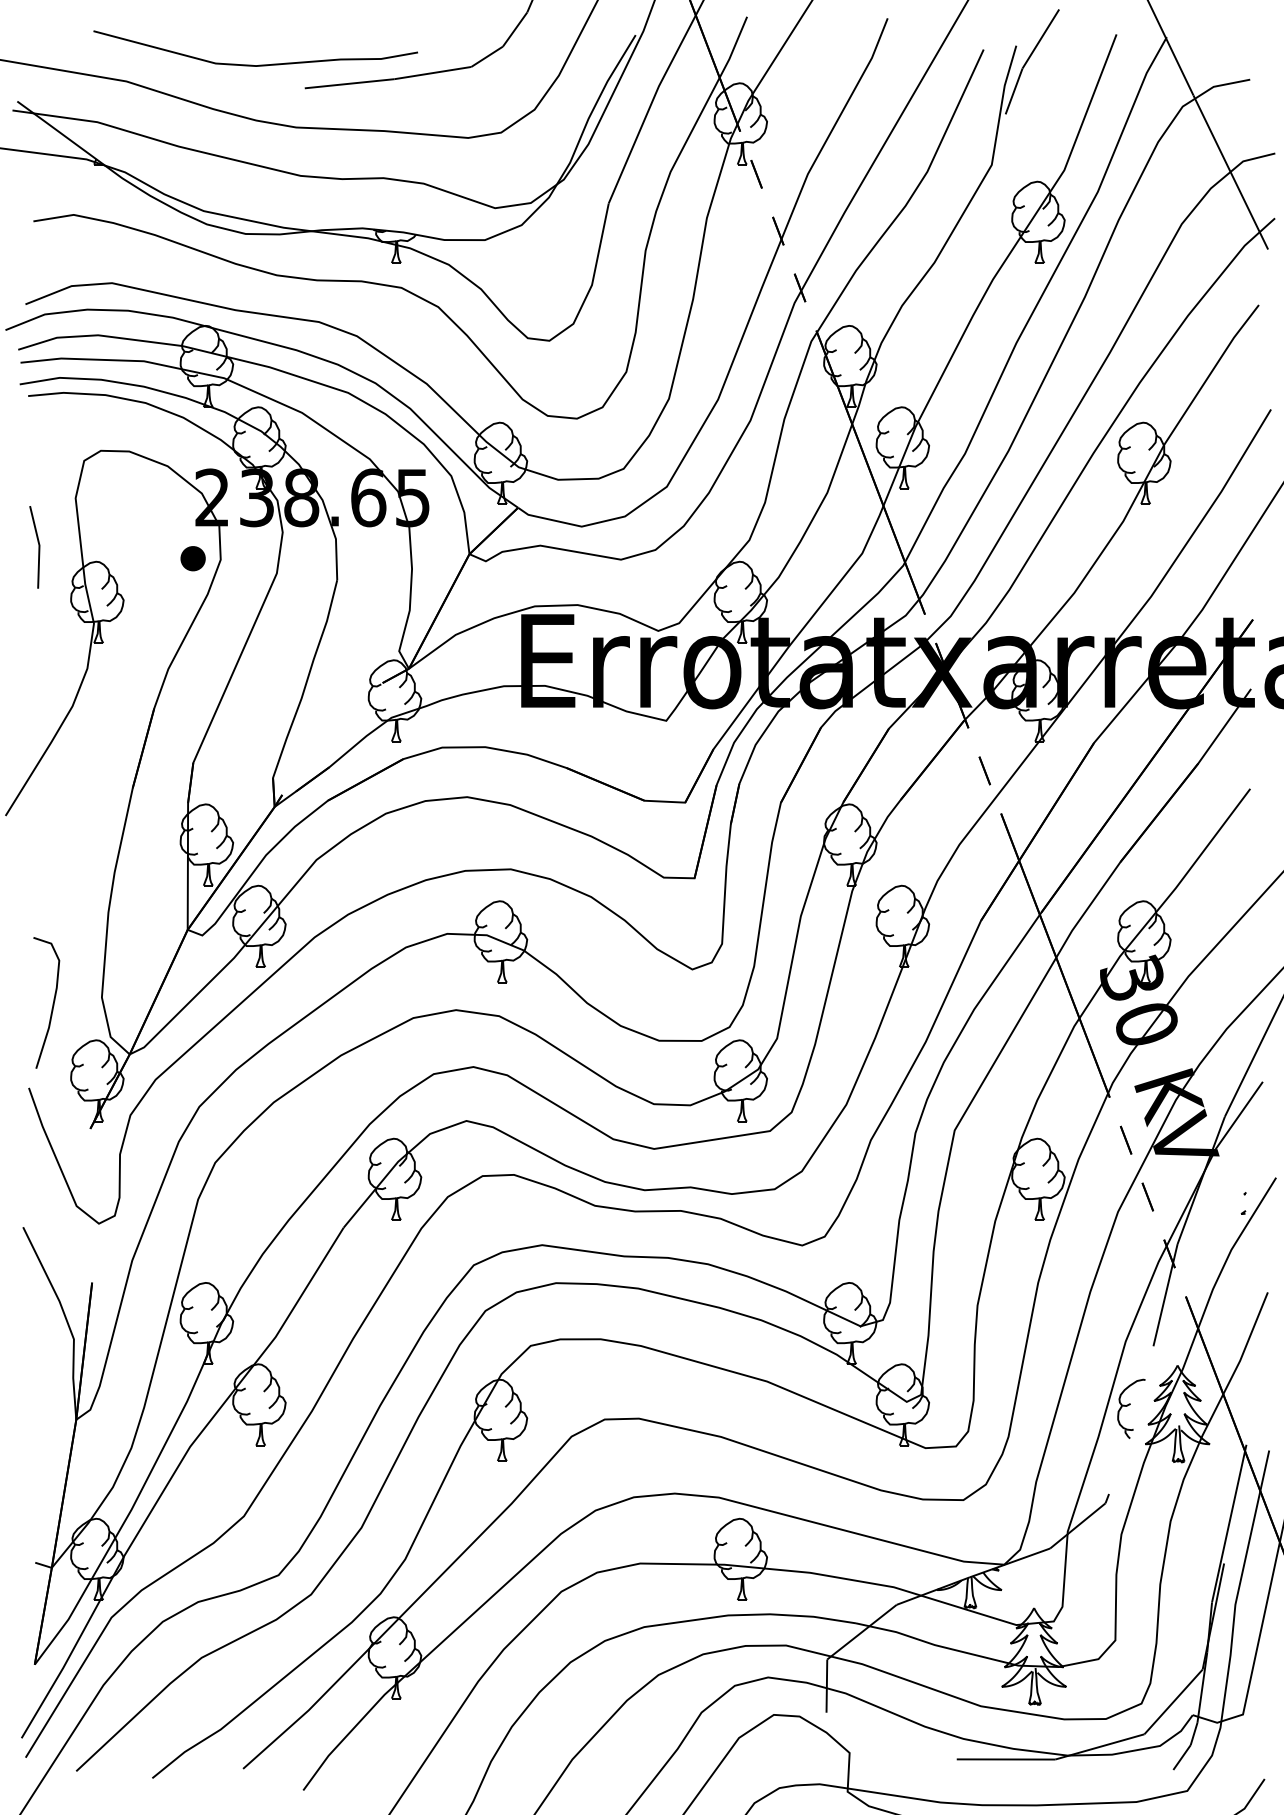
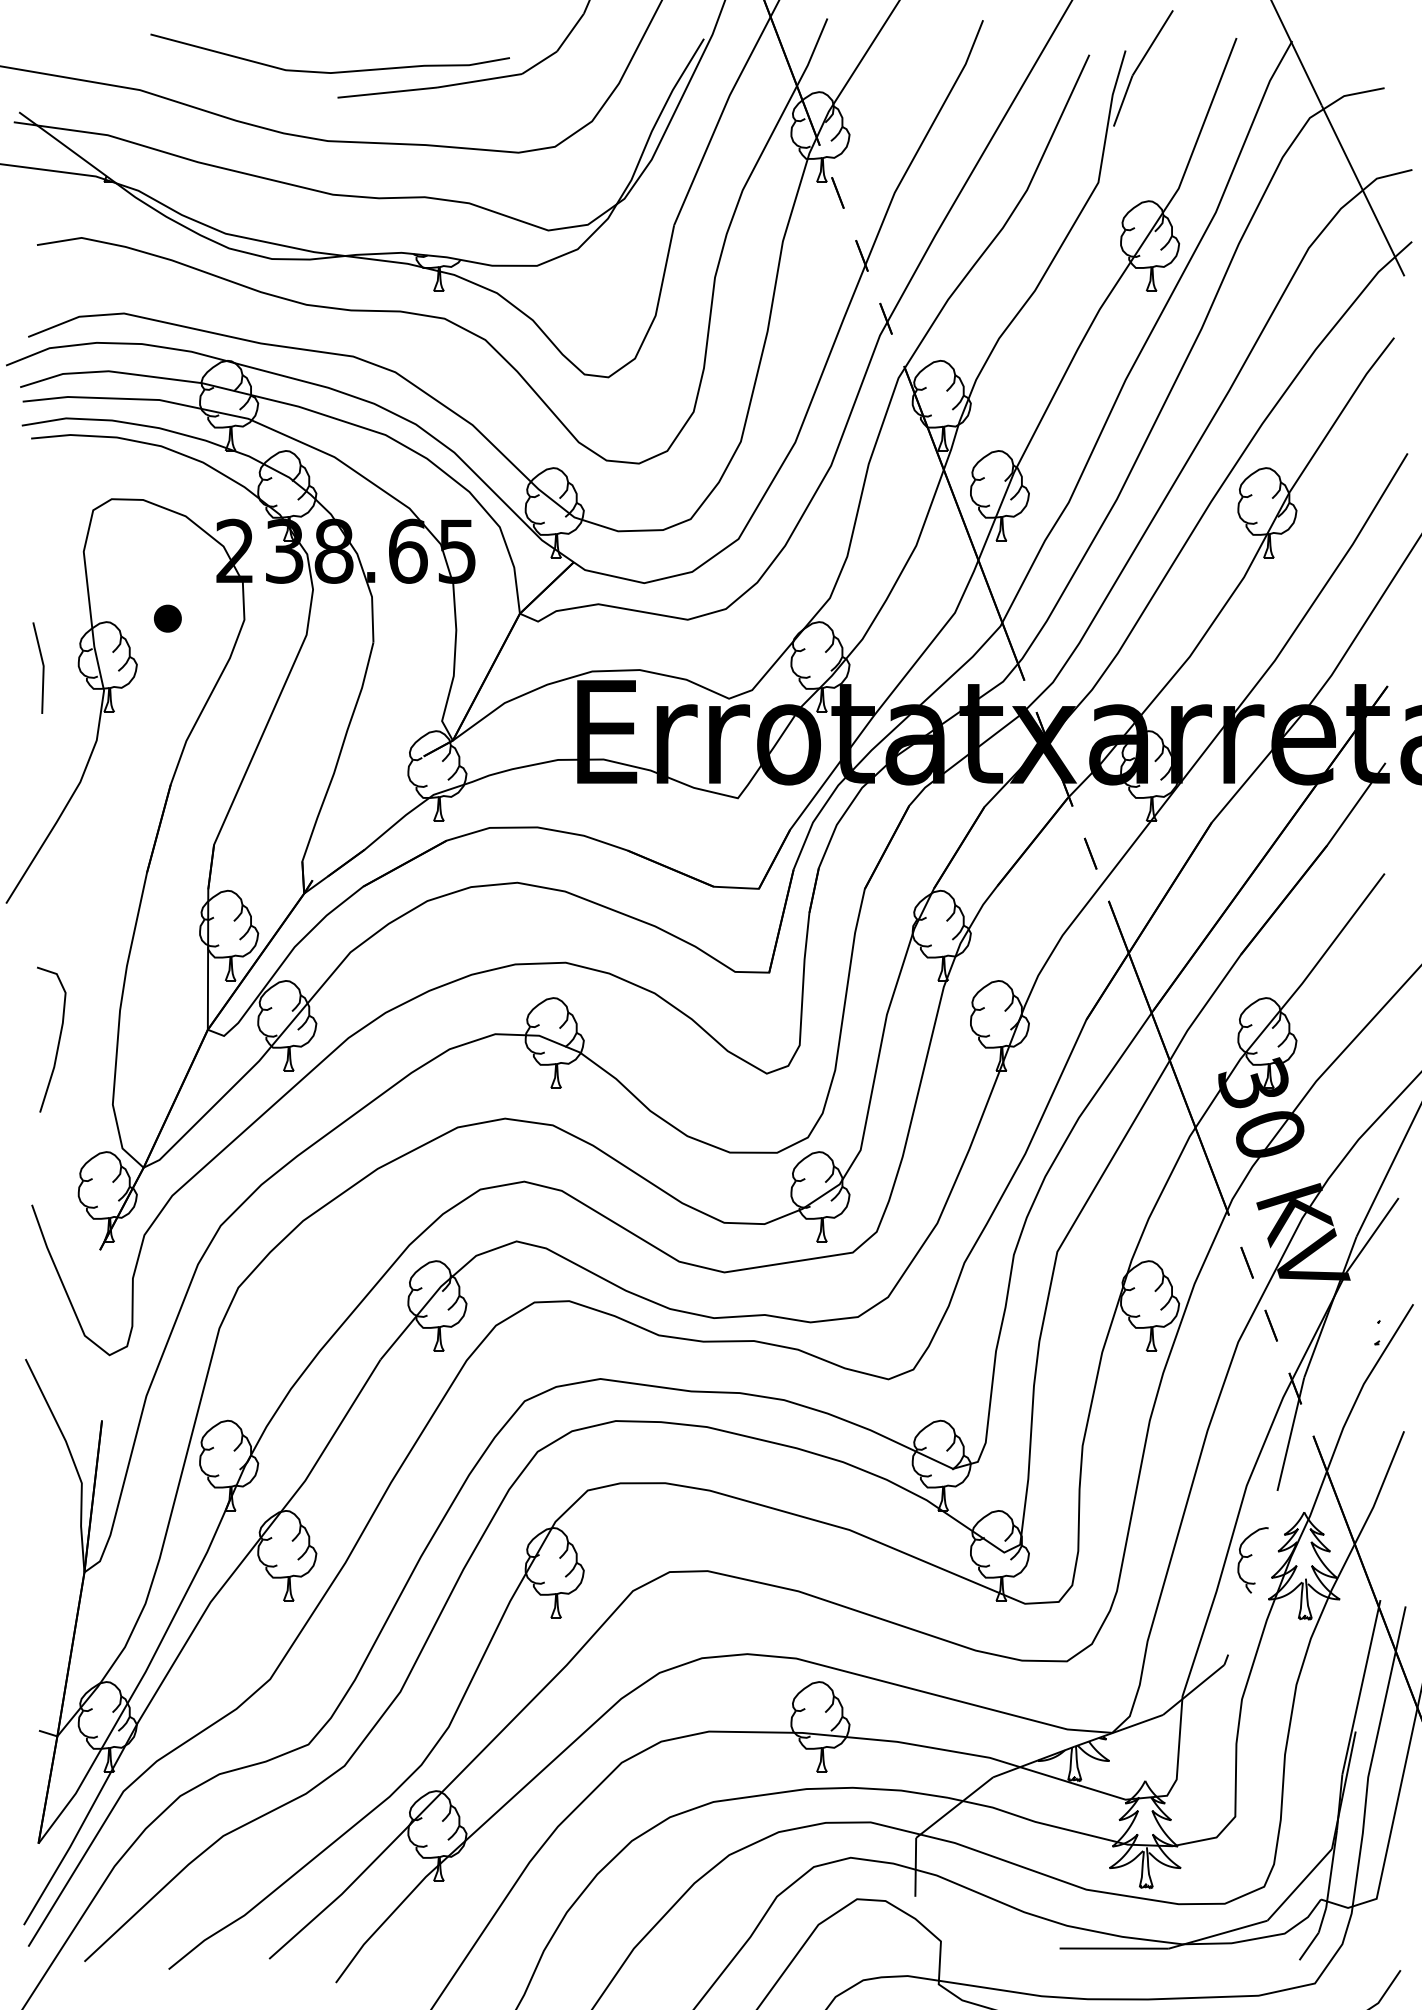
curve: (252, 64) -> (326, 71), moved
line: (38, 546) -> (42, 667), moved
part: (192, 558) -> (167, 618), moved
curve: (52, 1002) -> (58, 1039), moved

